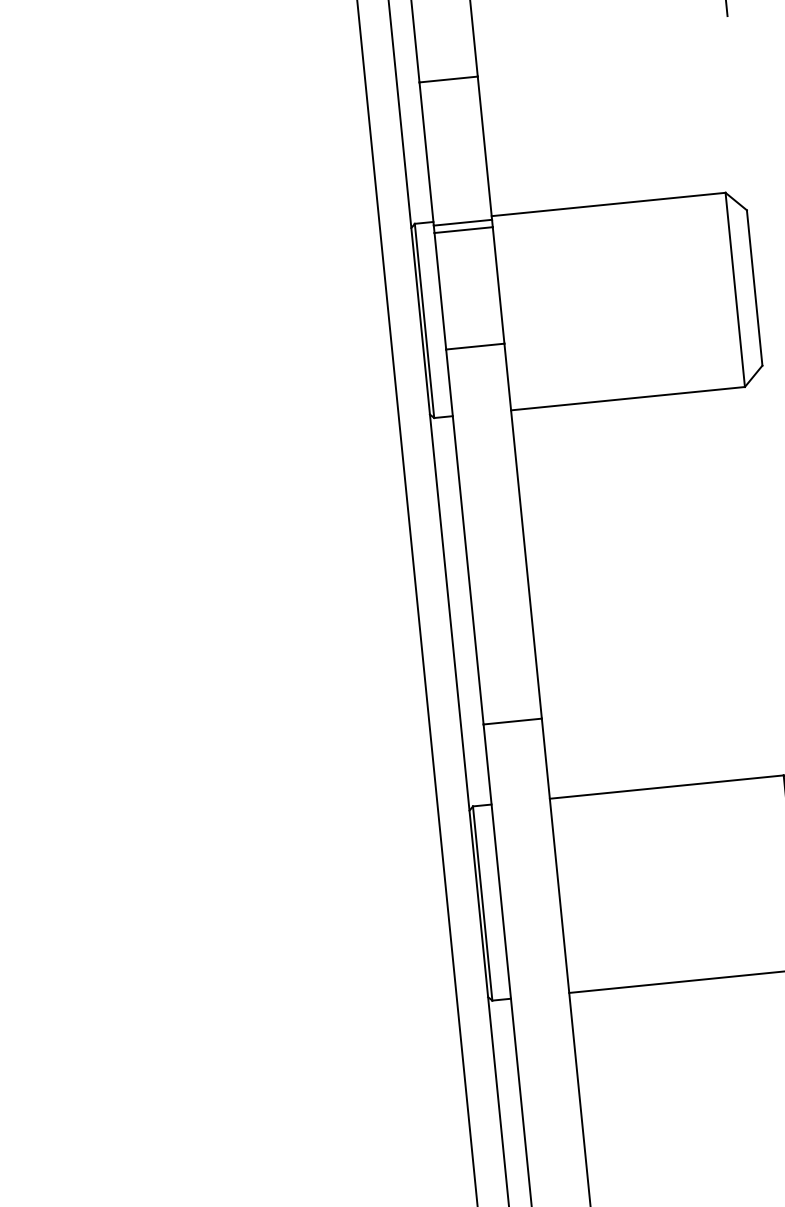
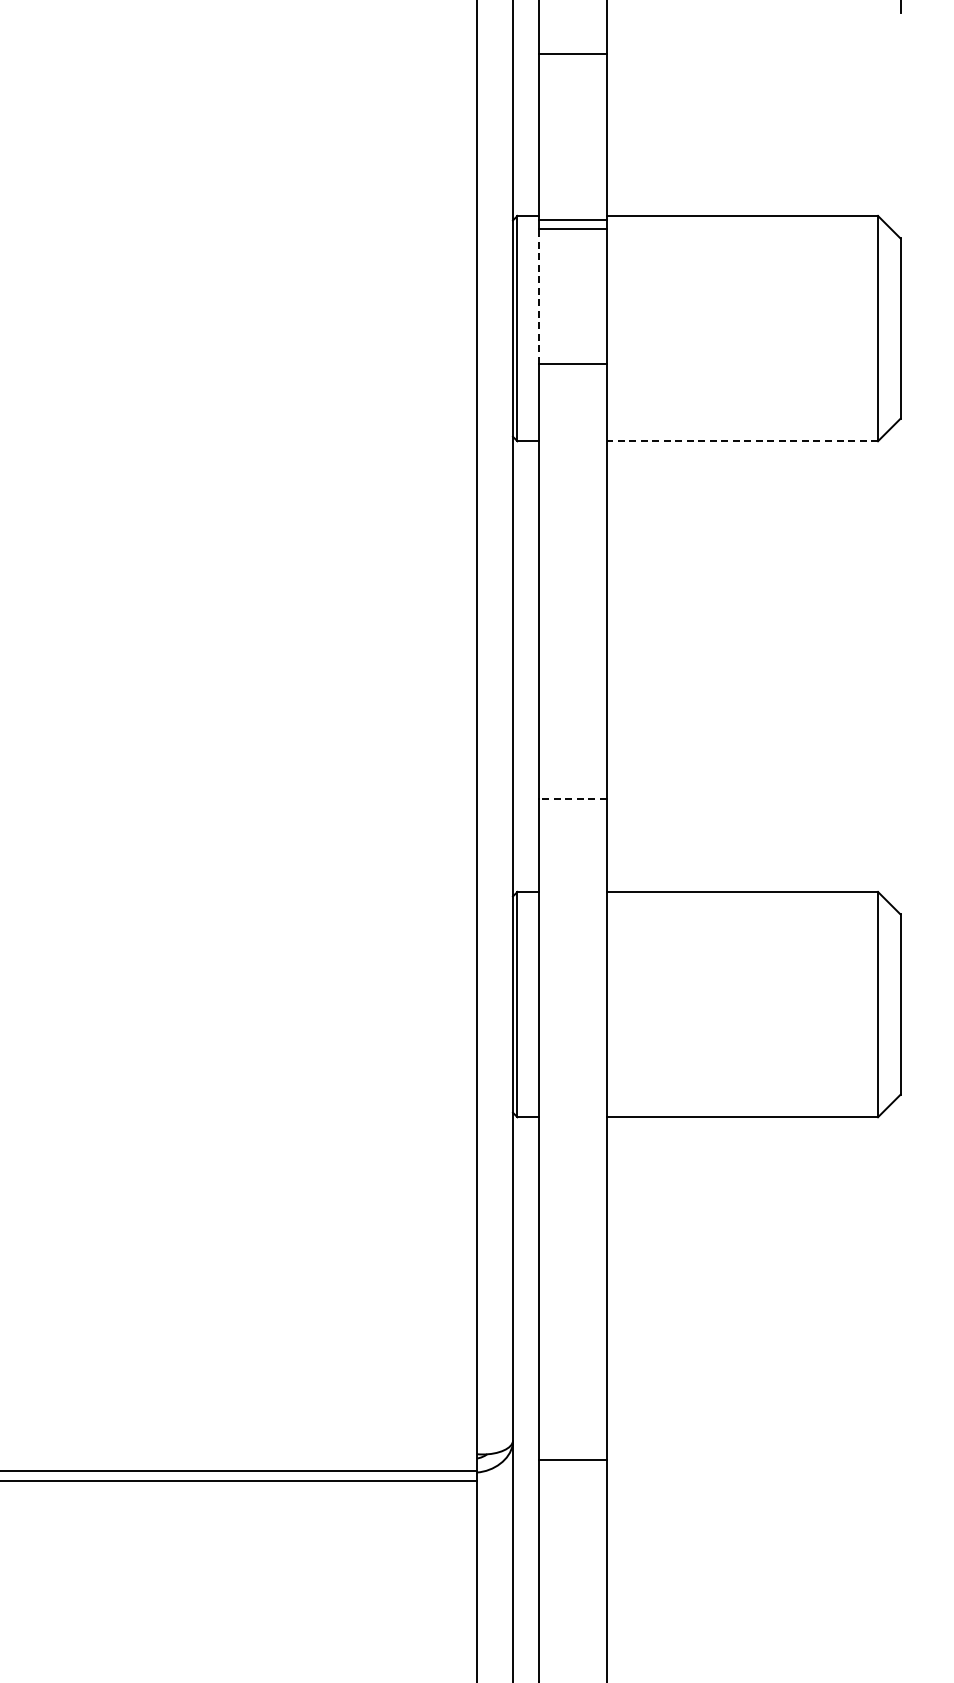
line: (440, 291) -> (539, 296), solid -> dashed
line: (628, 398) -> (742, 441), solid -> dashed
line: (512, 722) -> (572, 799), solid -> dashed

